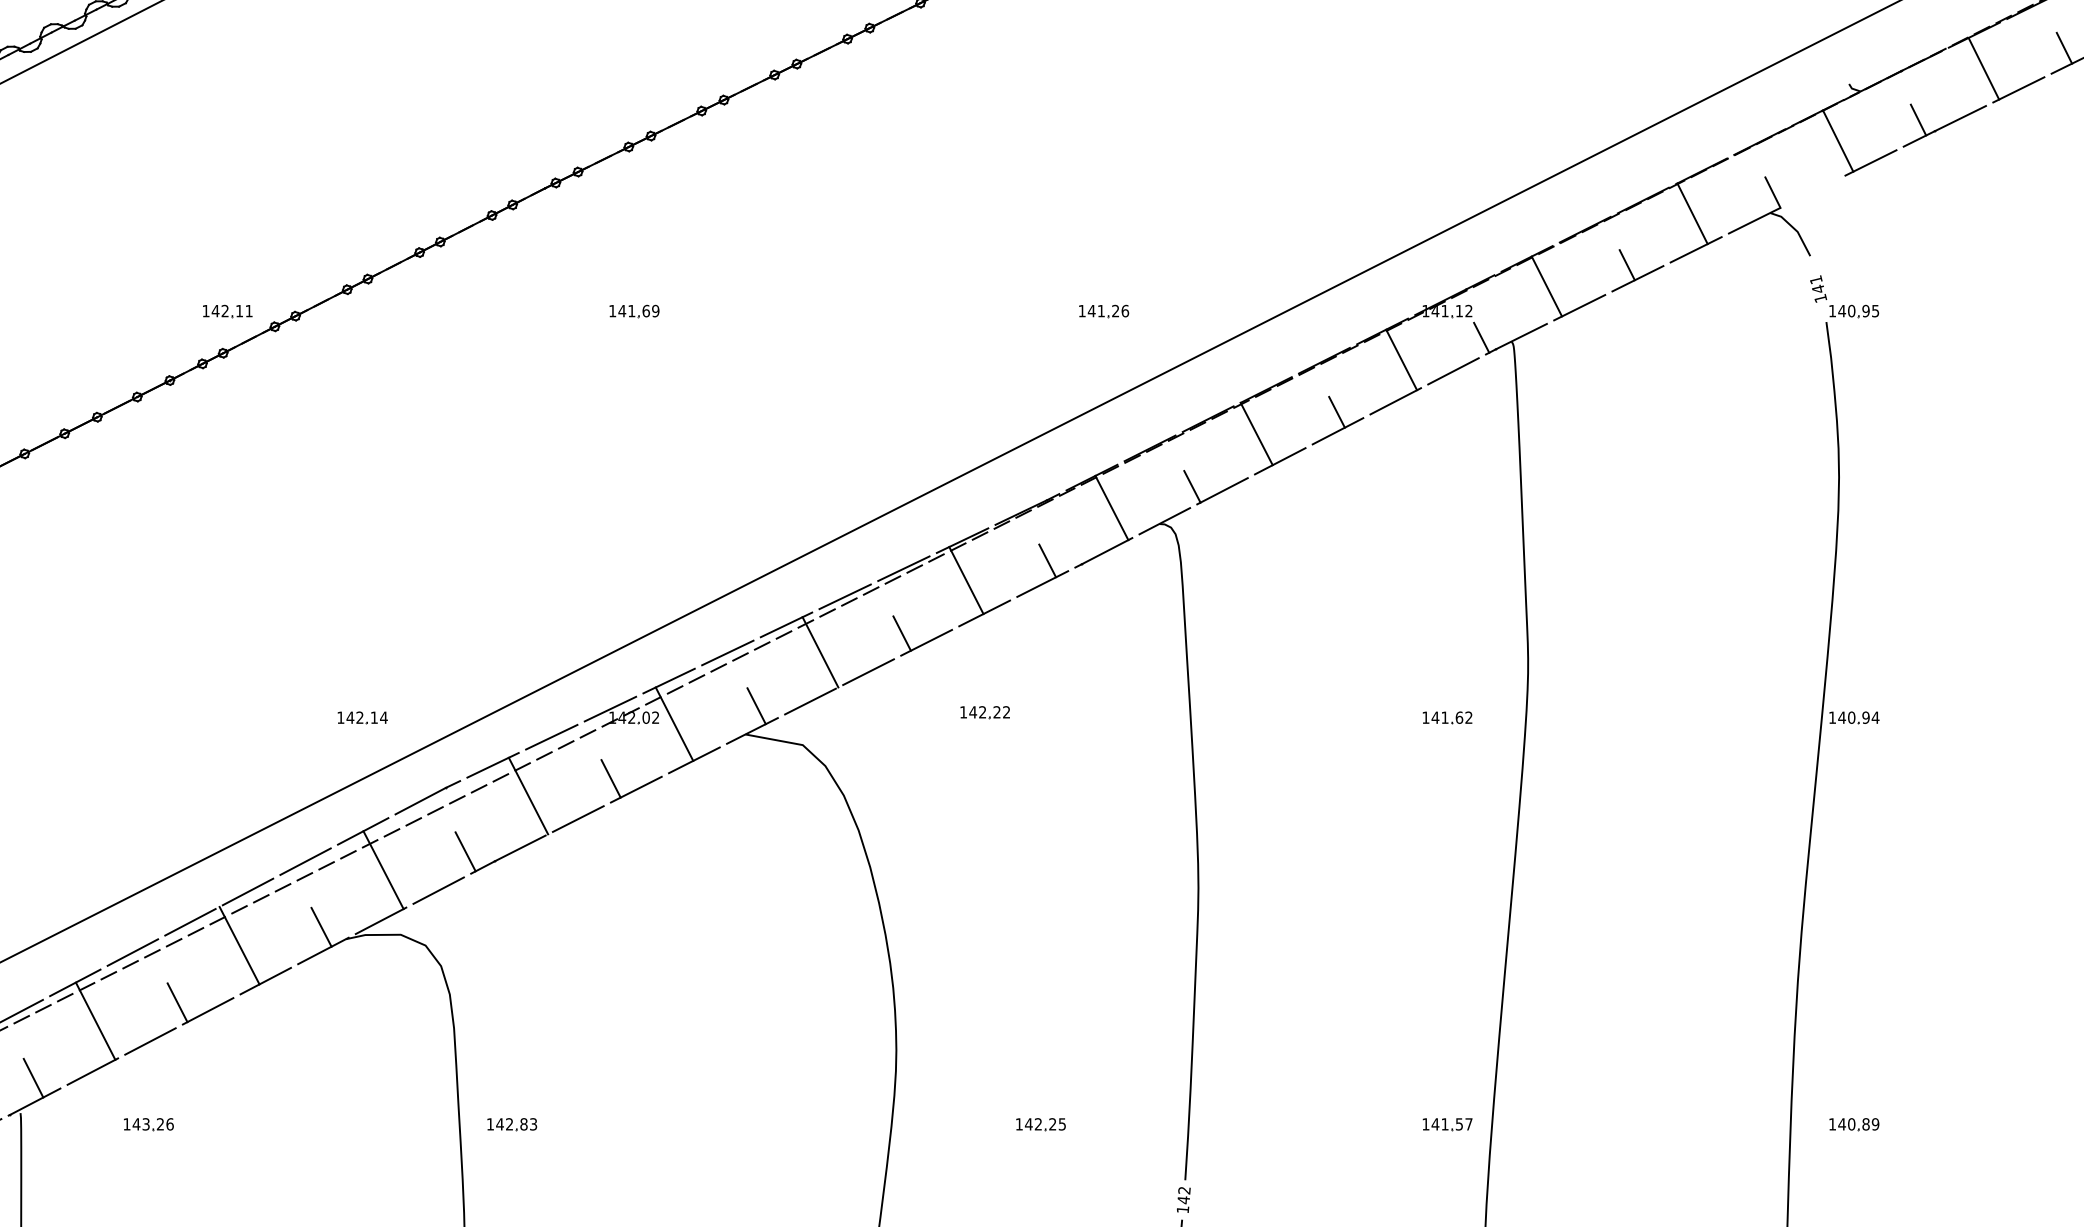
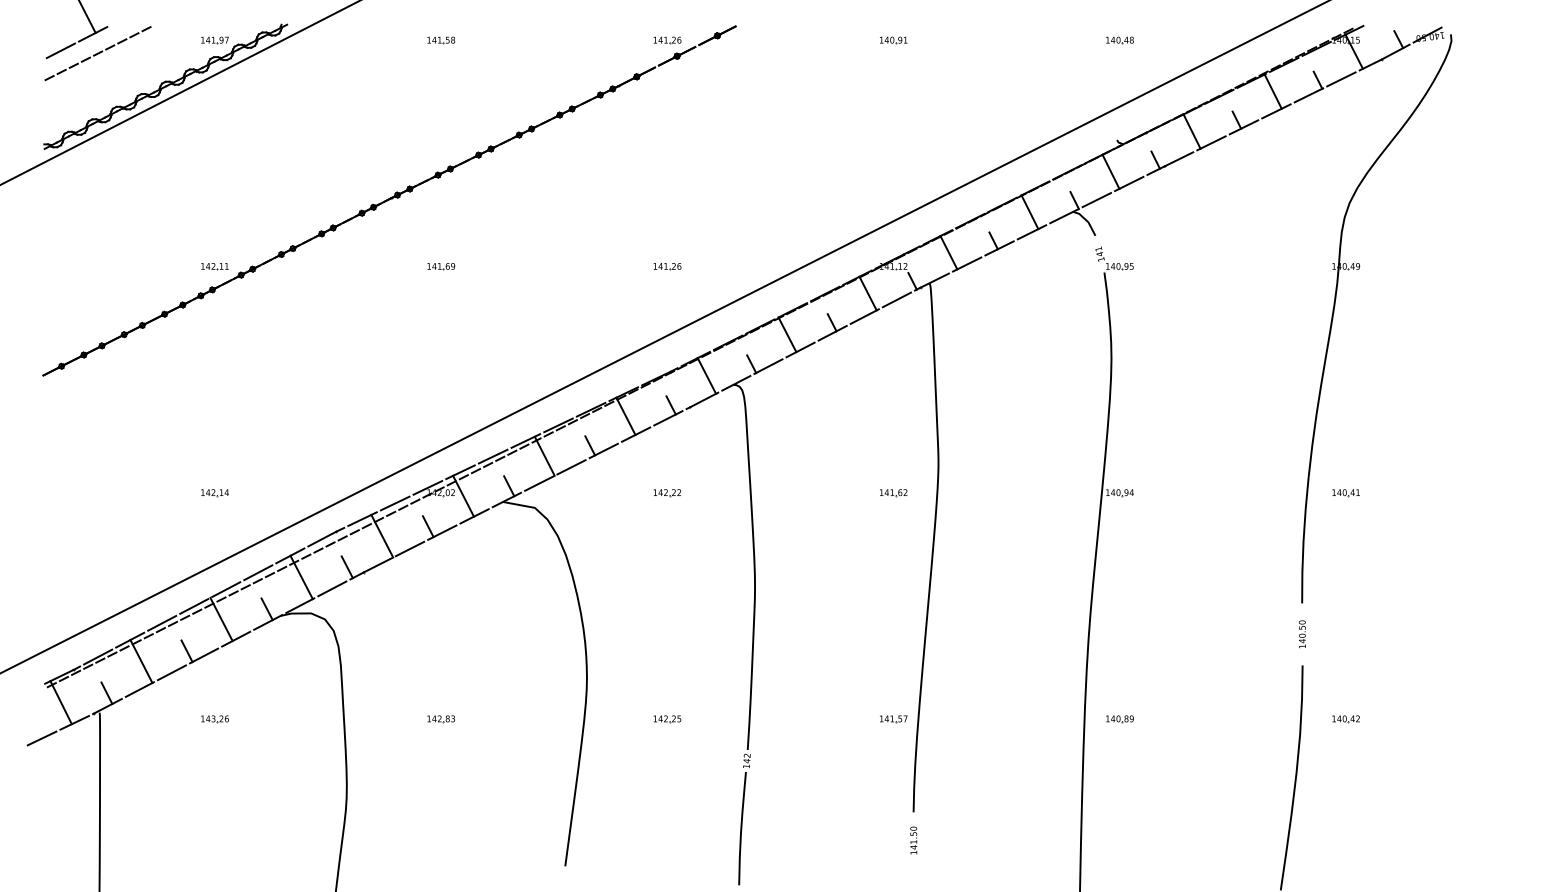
line: (1812, 192) -> (1096, 200), added
part: (1104, 311) -> (667, 266), moved
part: (985, 713) -> (667, 493), moved
part: (361, 719) -> (214, 493), moved
part: (147, 1125) -> (214, 719), moved
part: (510, 1125) -> (440, 719), moved

